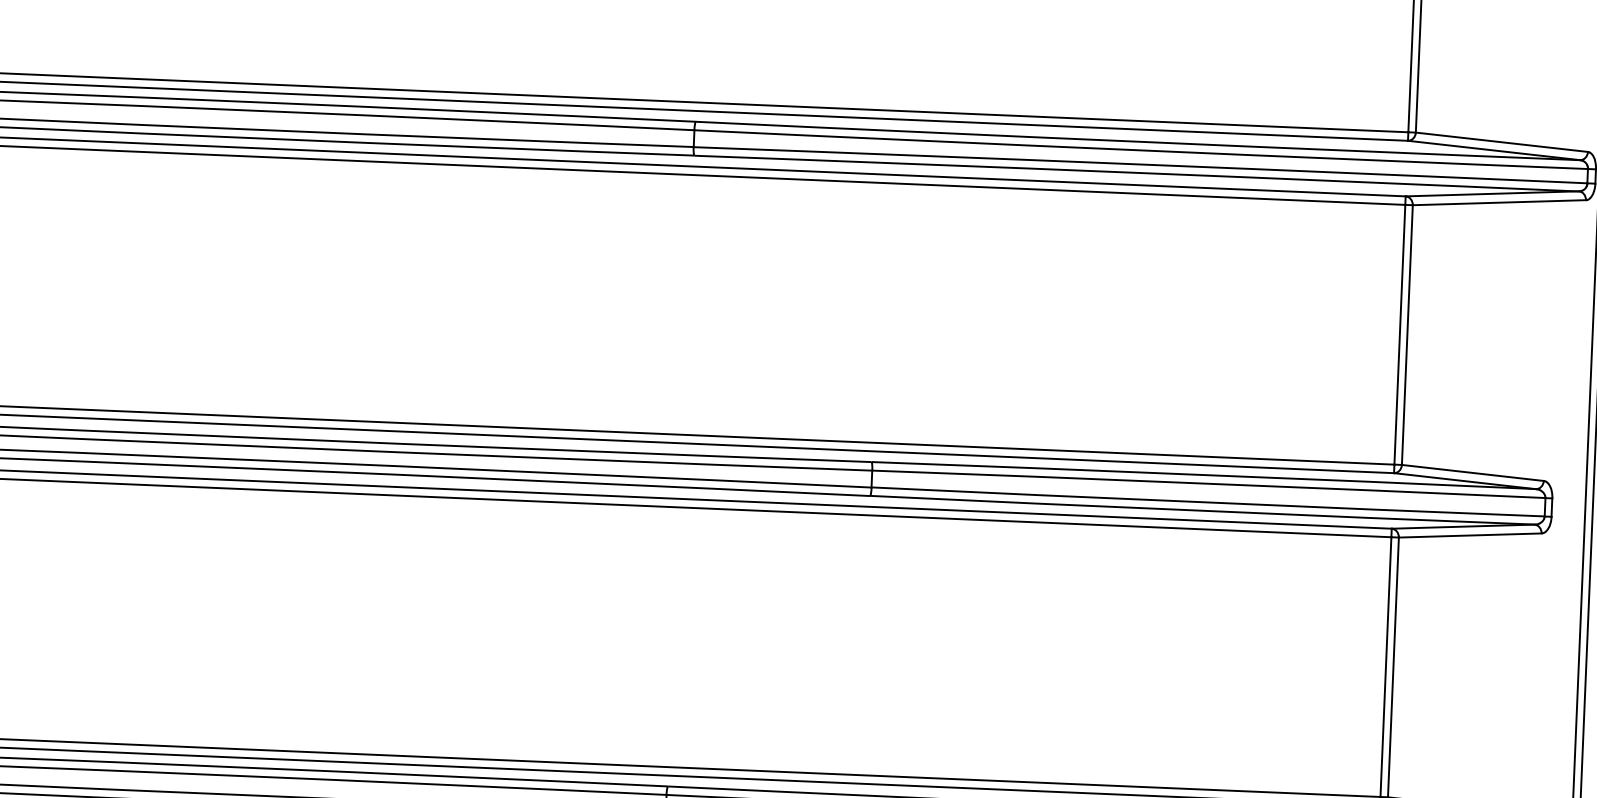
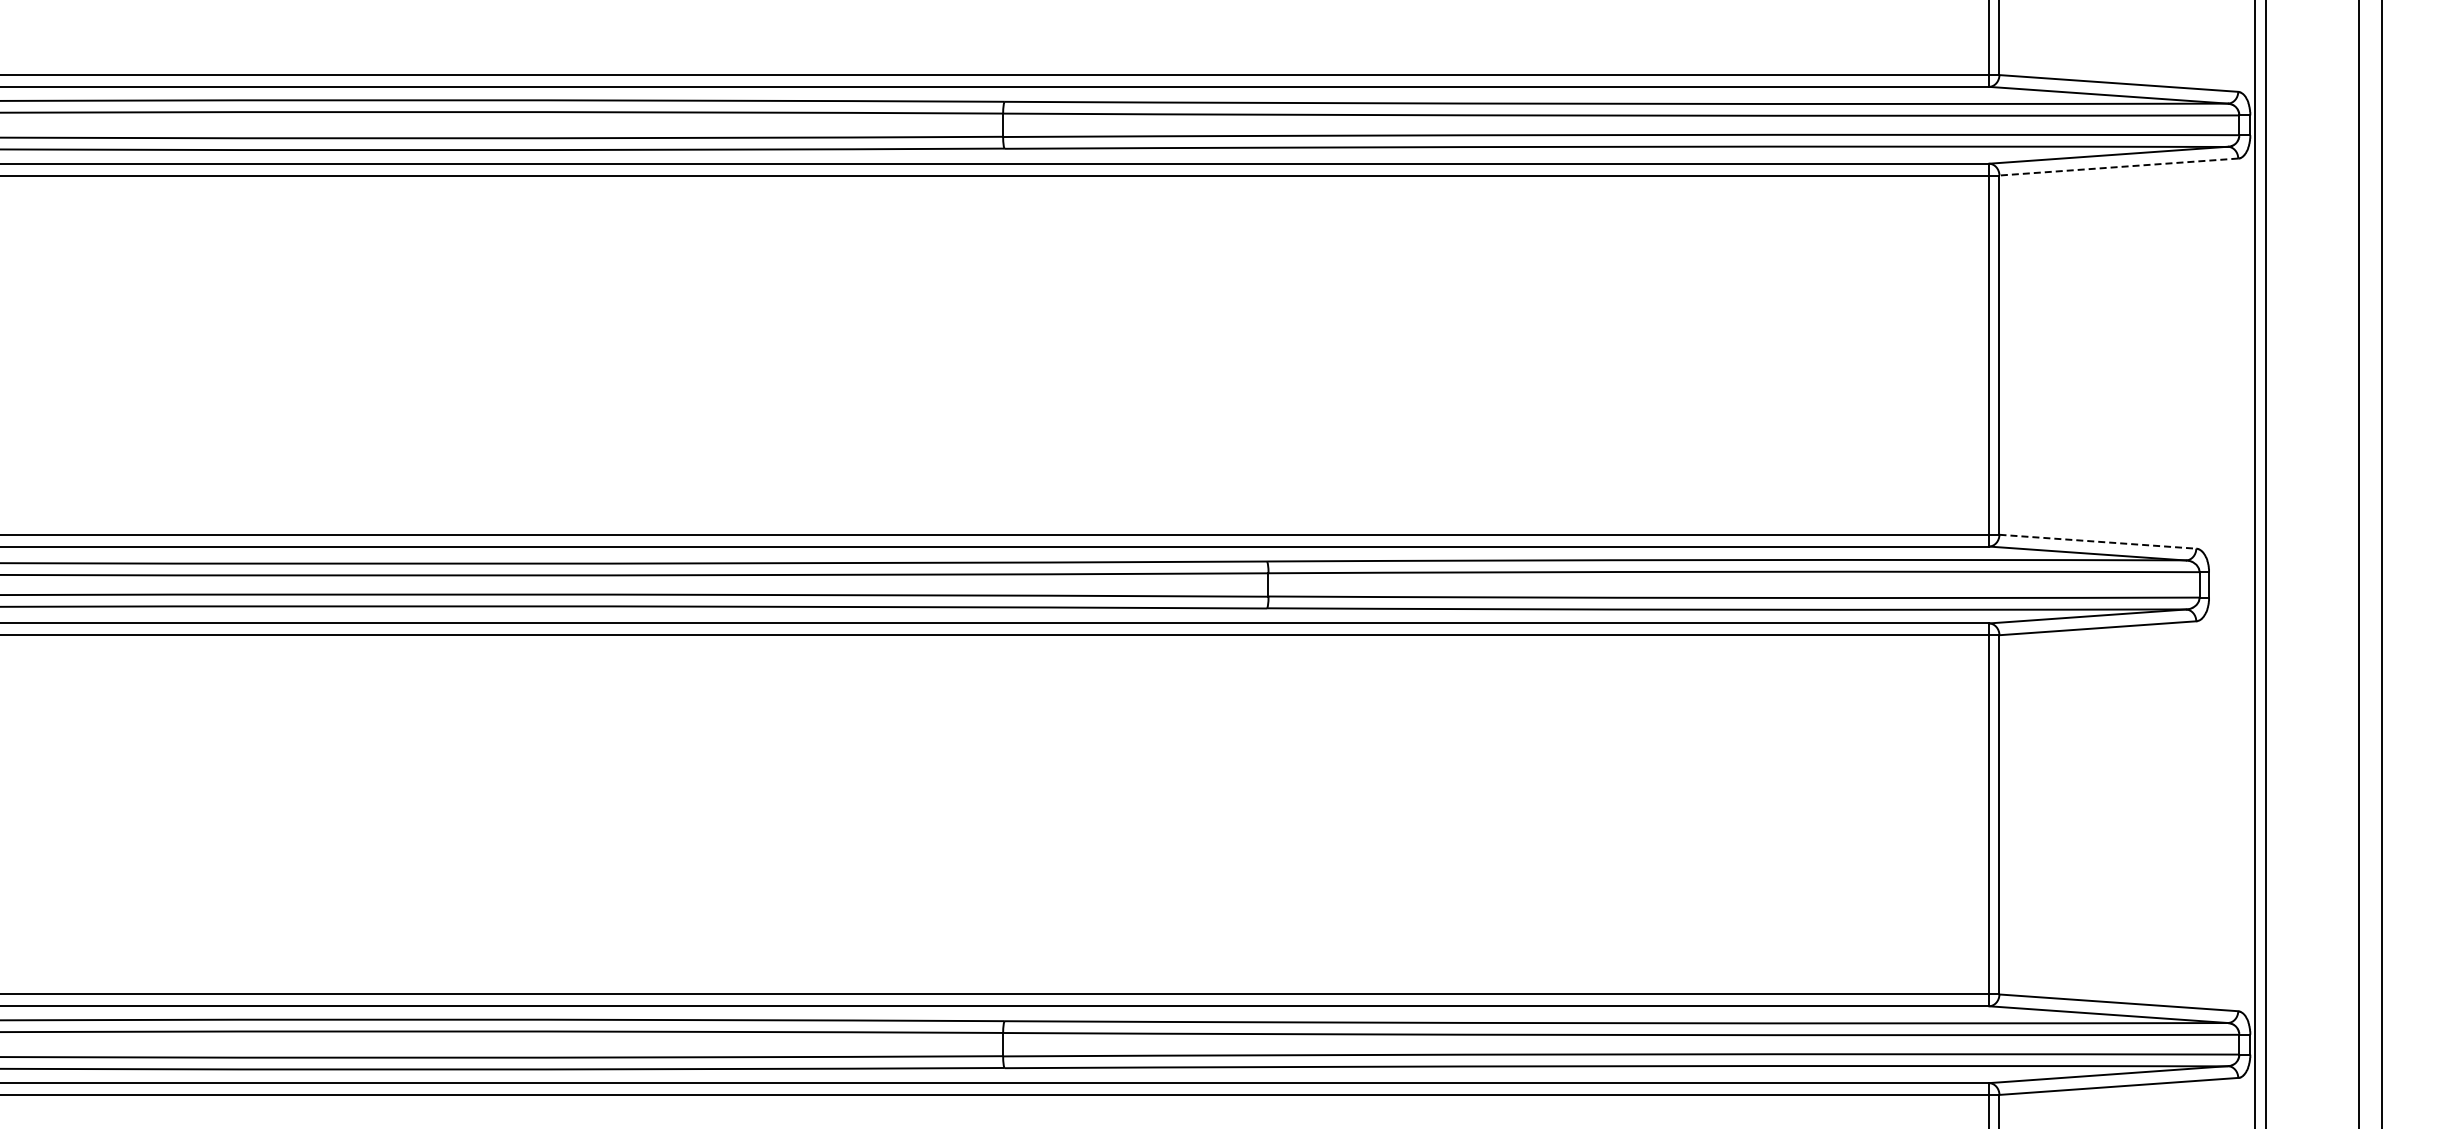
line: (1499, 203) -> (2118, 167), solid -> dashed
line: (1472, 472) -> (2097, 541), solid -> dashed

